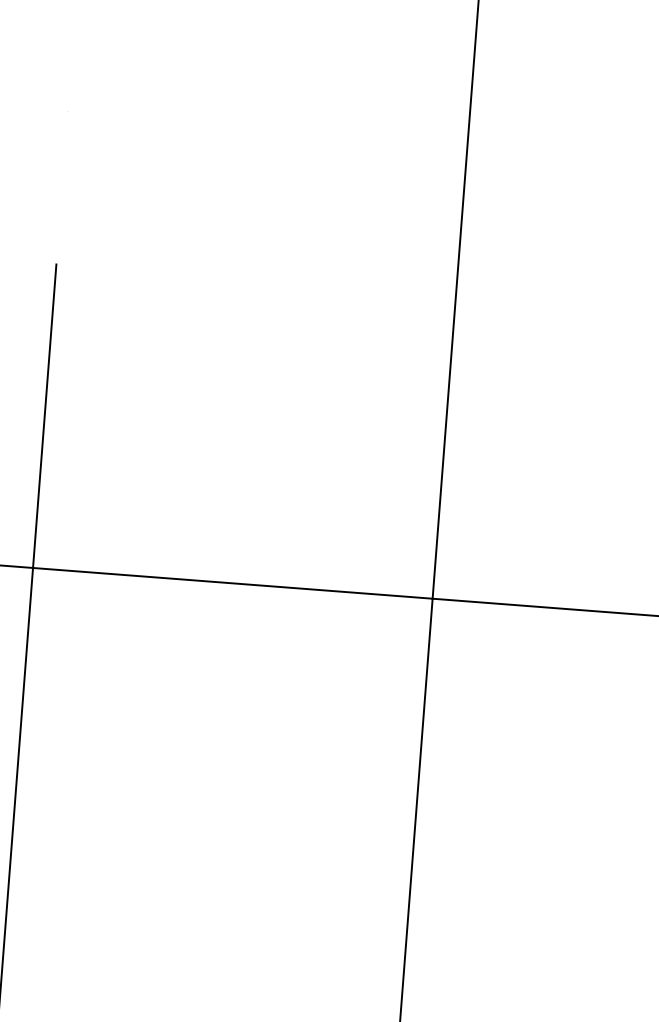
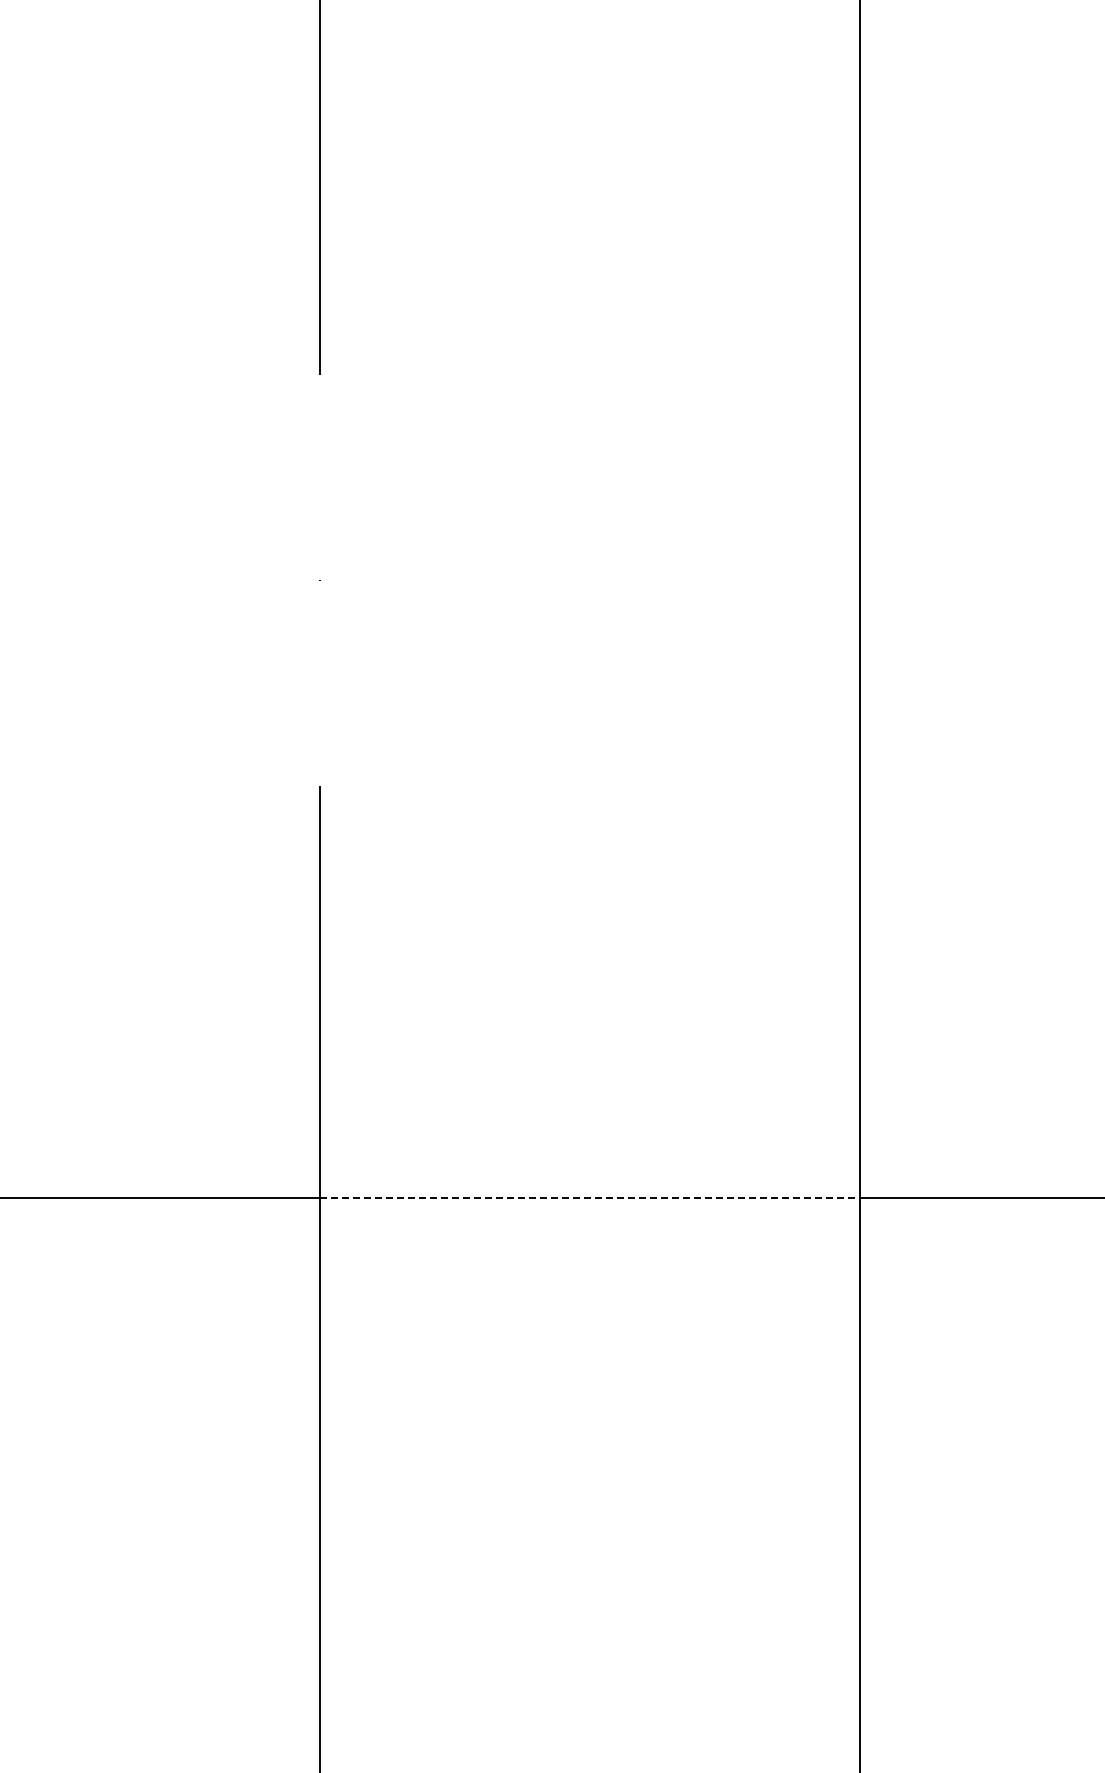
line: (233, 583) -> (590, 1197), solid -> dashed

